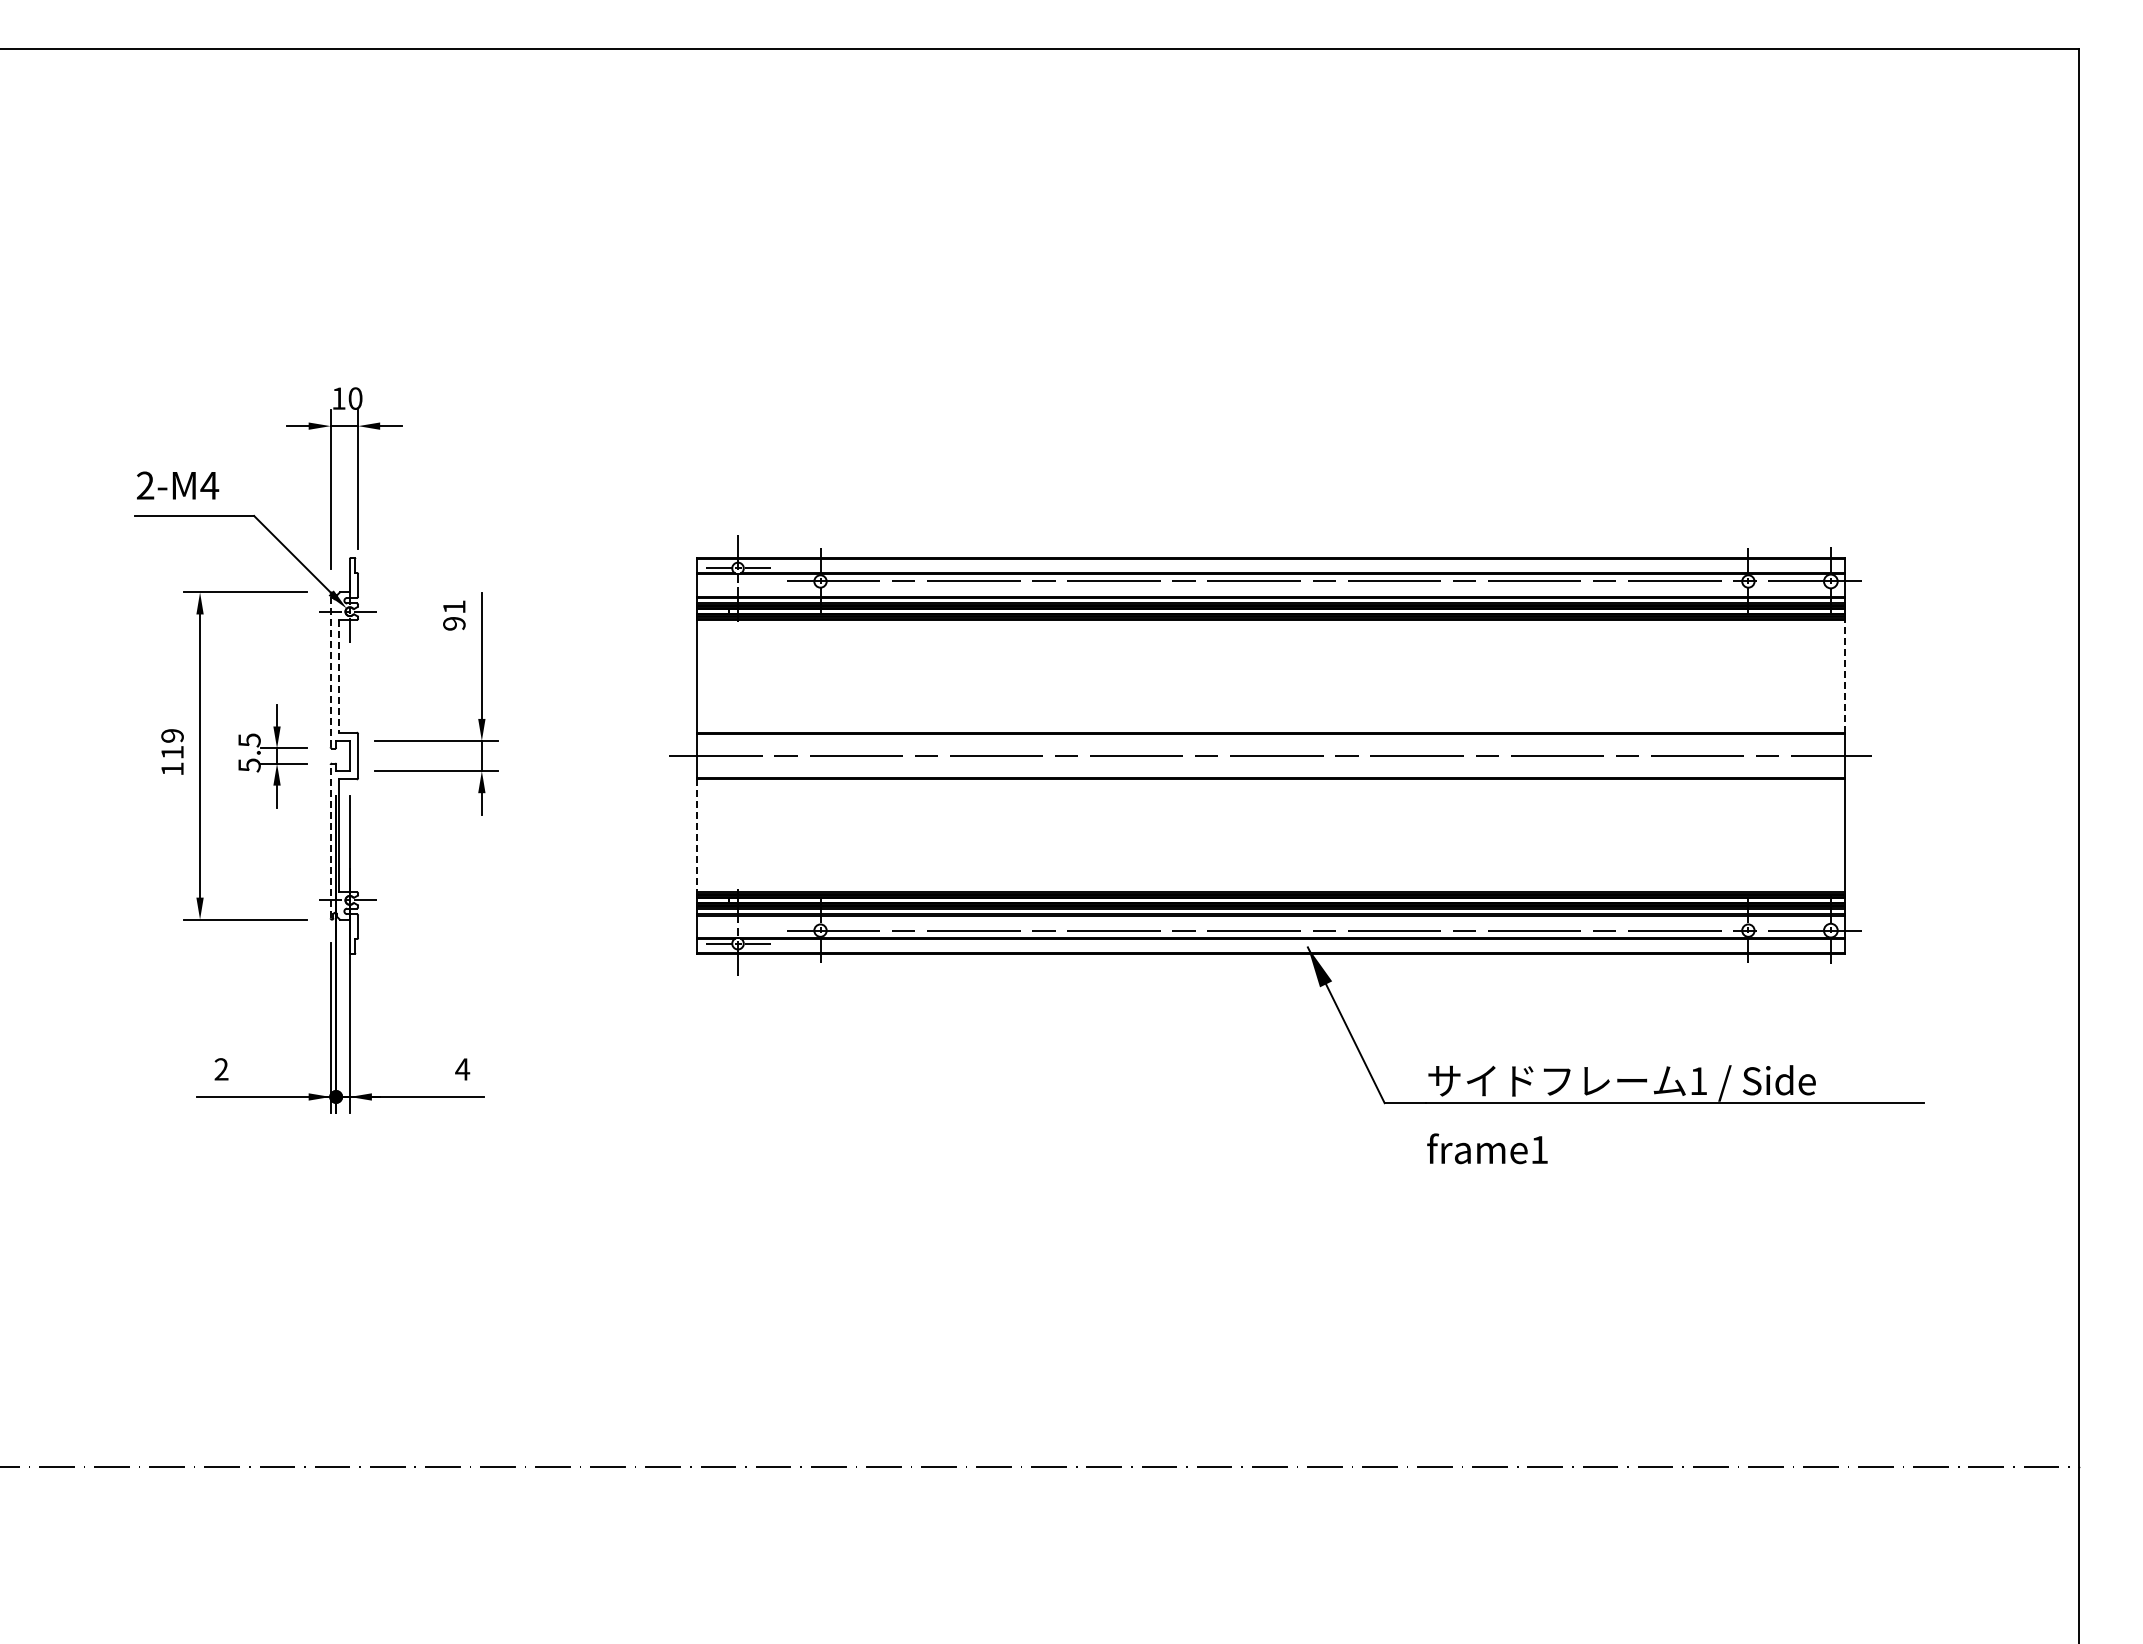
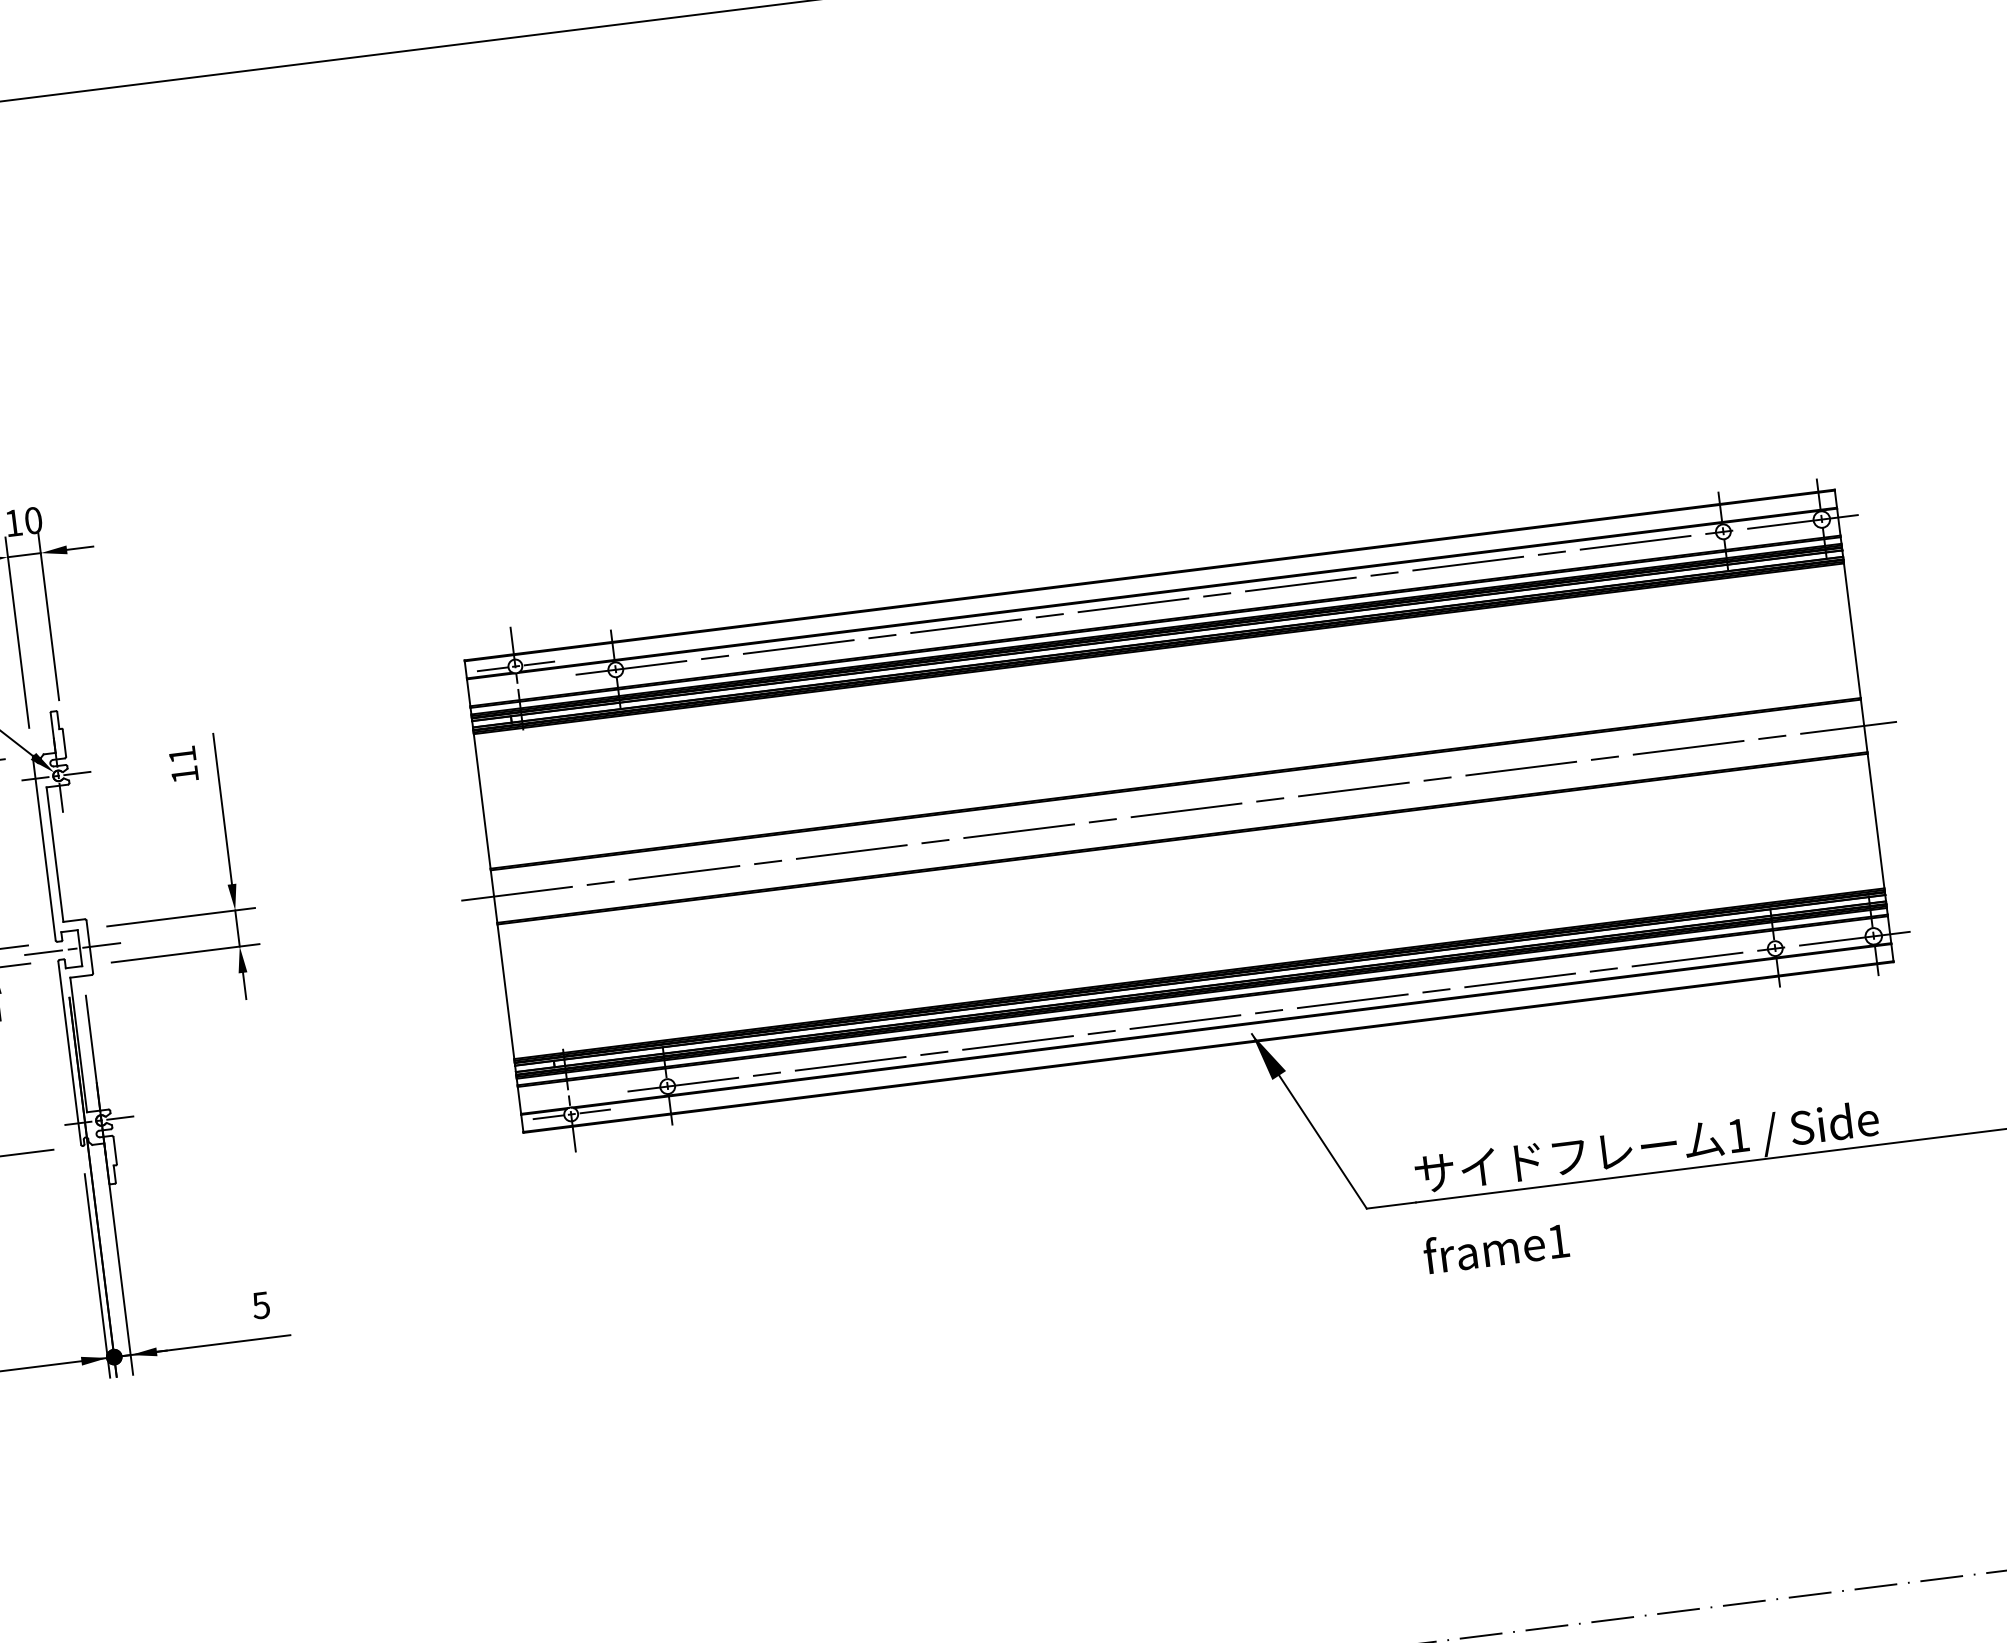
text: (454, 623) -> (185, 774), 91 -> 11
line: (330, 670) -> (44, 848), dashed -> solid
line: (1844, 675) -> (1852, 629), dashed -> solid
line: (338, 676) -> (54, 854), dashed -> solid
line: (344, 756) -> (73, 949), added
line: (696, 836) -> (505, 992), dashed -> solid
line: (330, 841) -> (69, 1053), dashed -> solid
text: (462, 1069) -> (260, 1305), 4 -> 5

